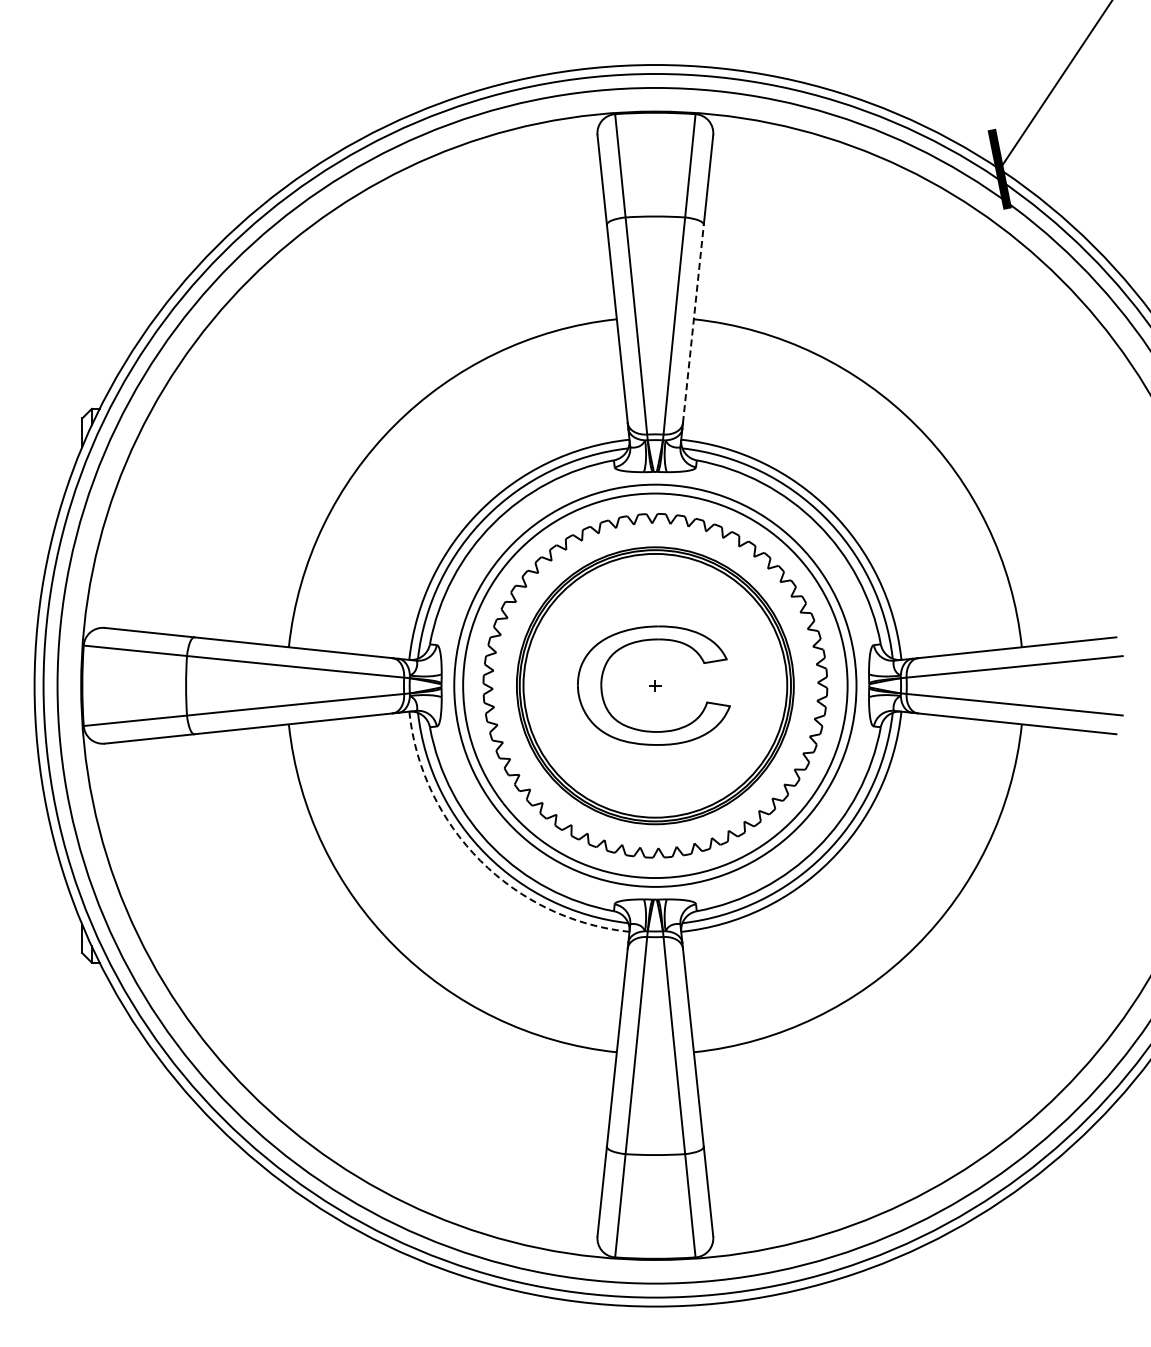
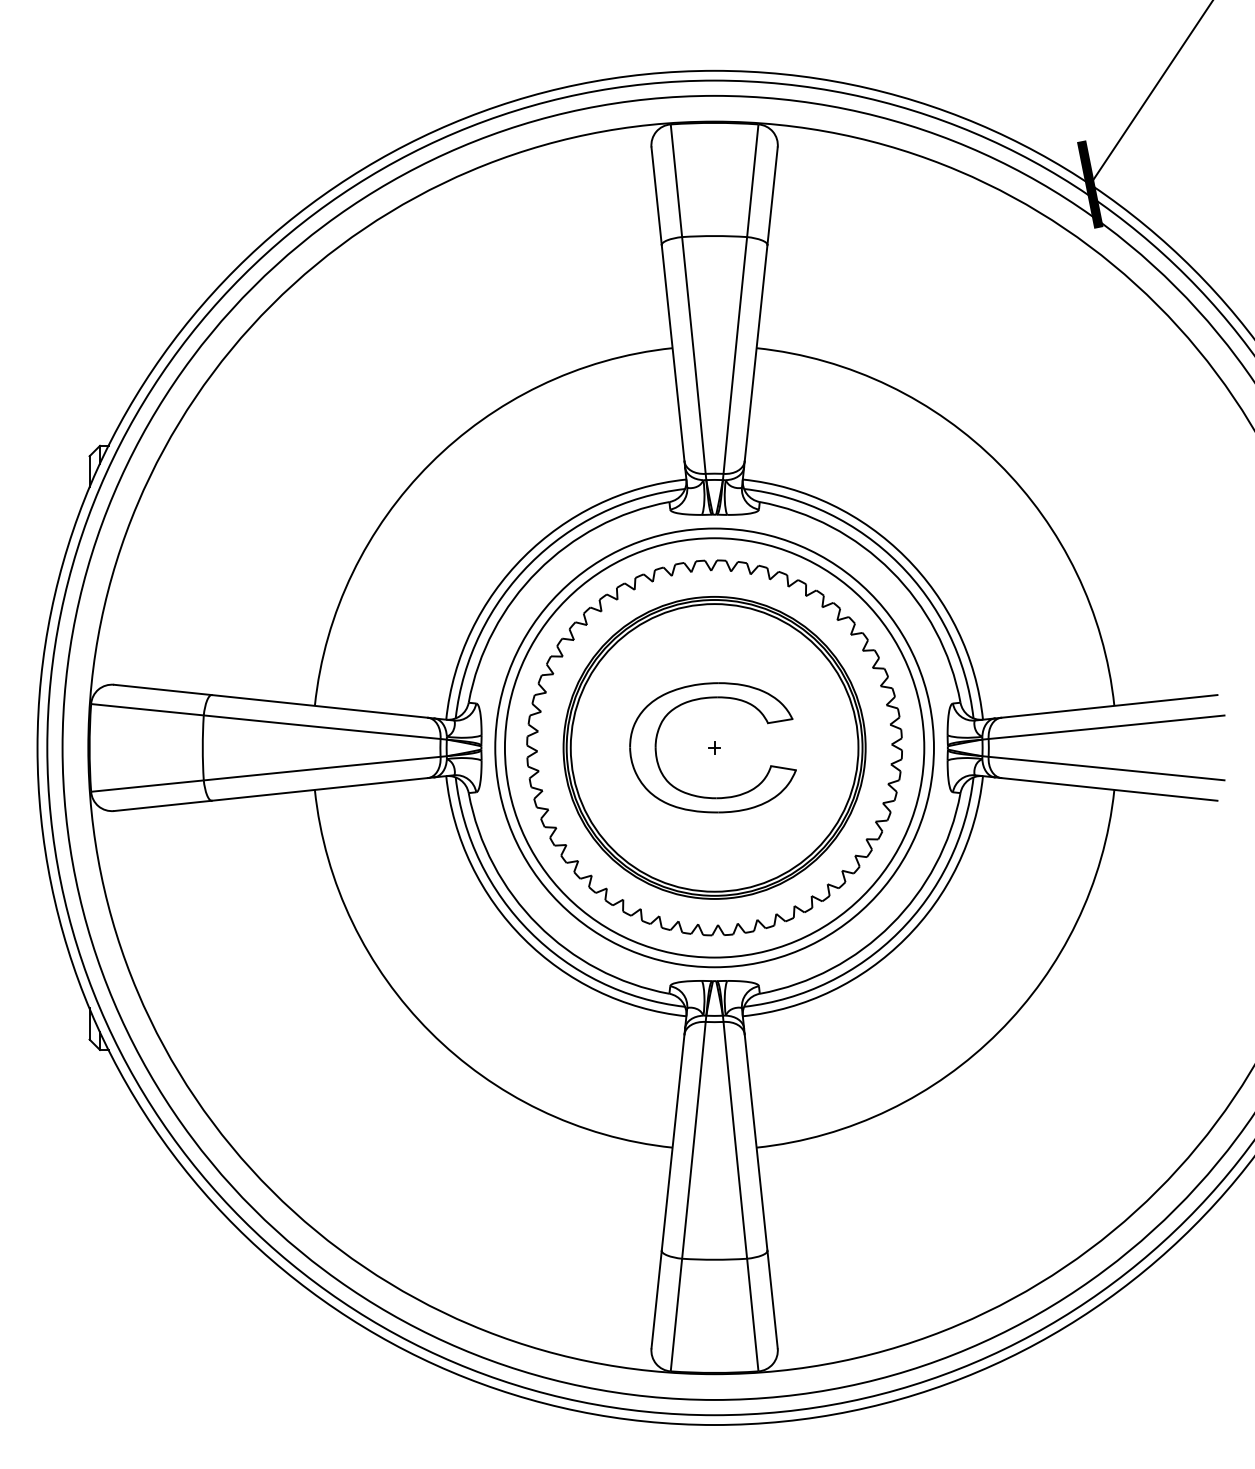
line: (693, 323) -> (756, 352), dashed -> solid
arc: (480, 860) -> (523, 938), dashed -> solid

